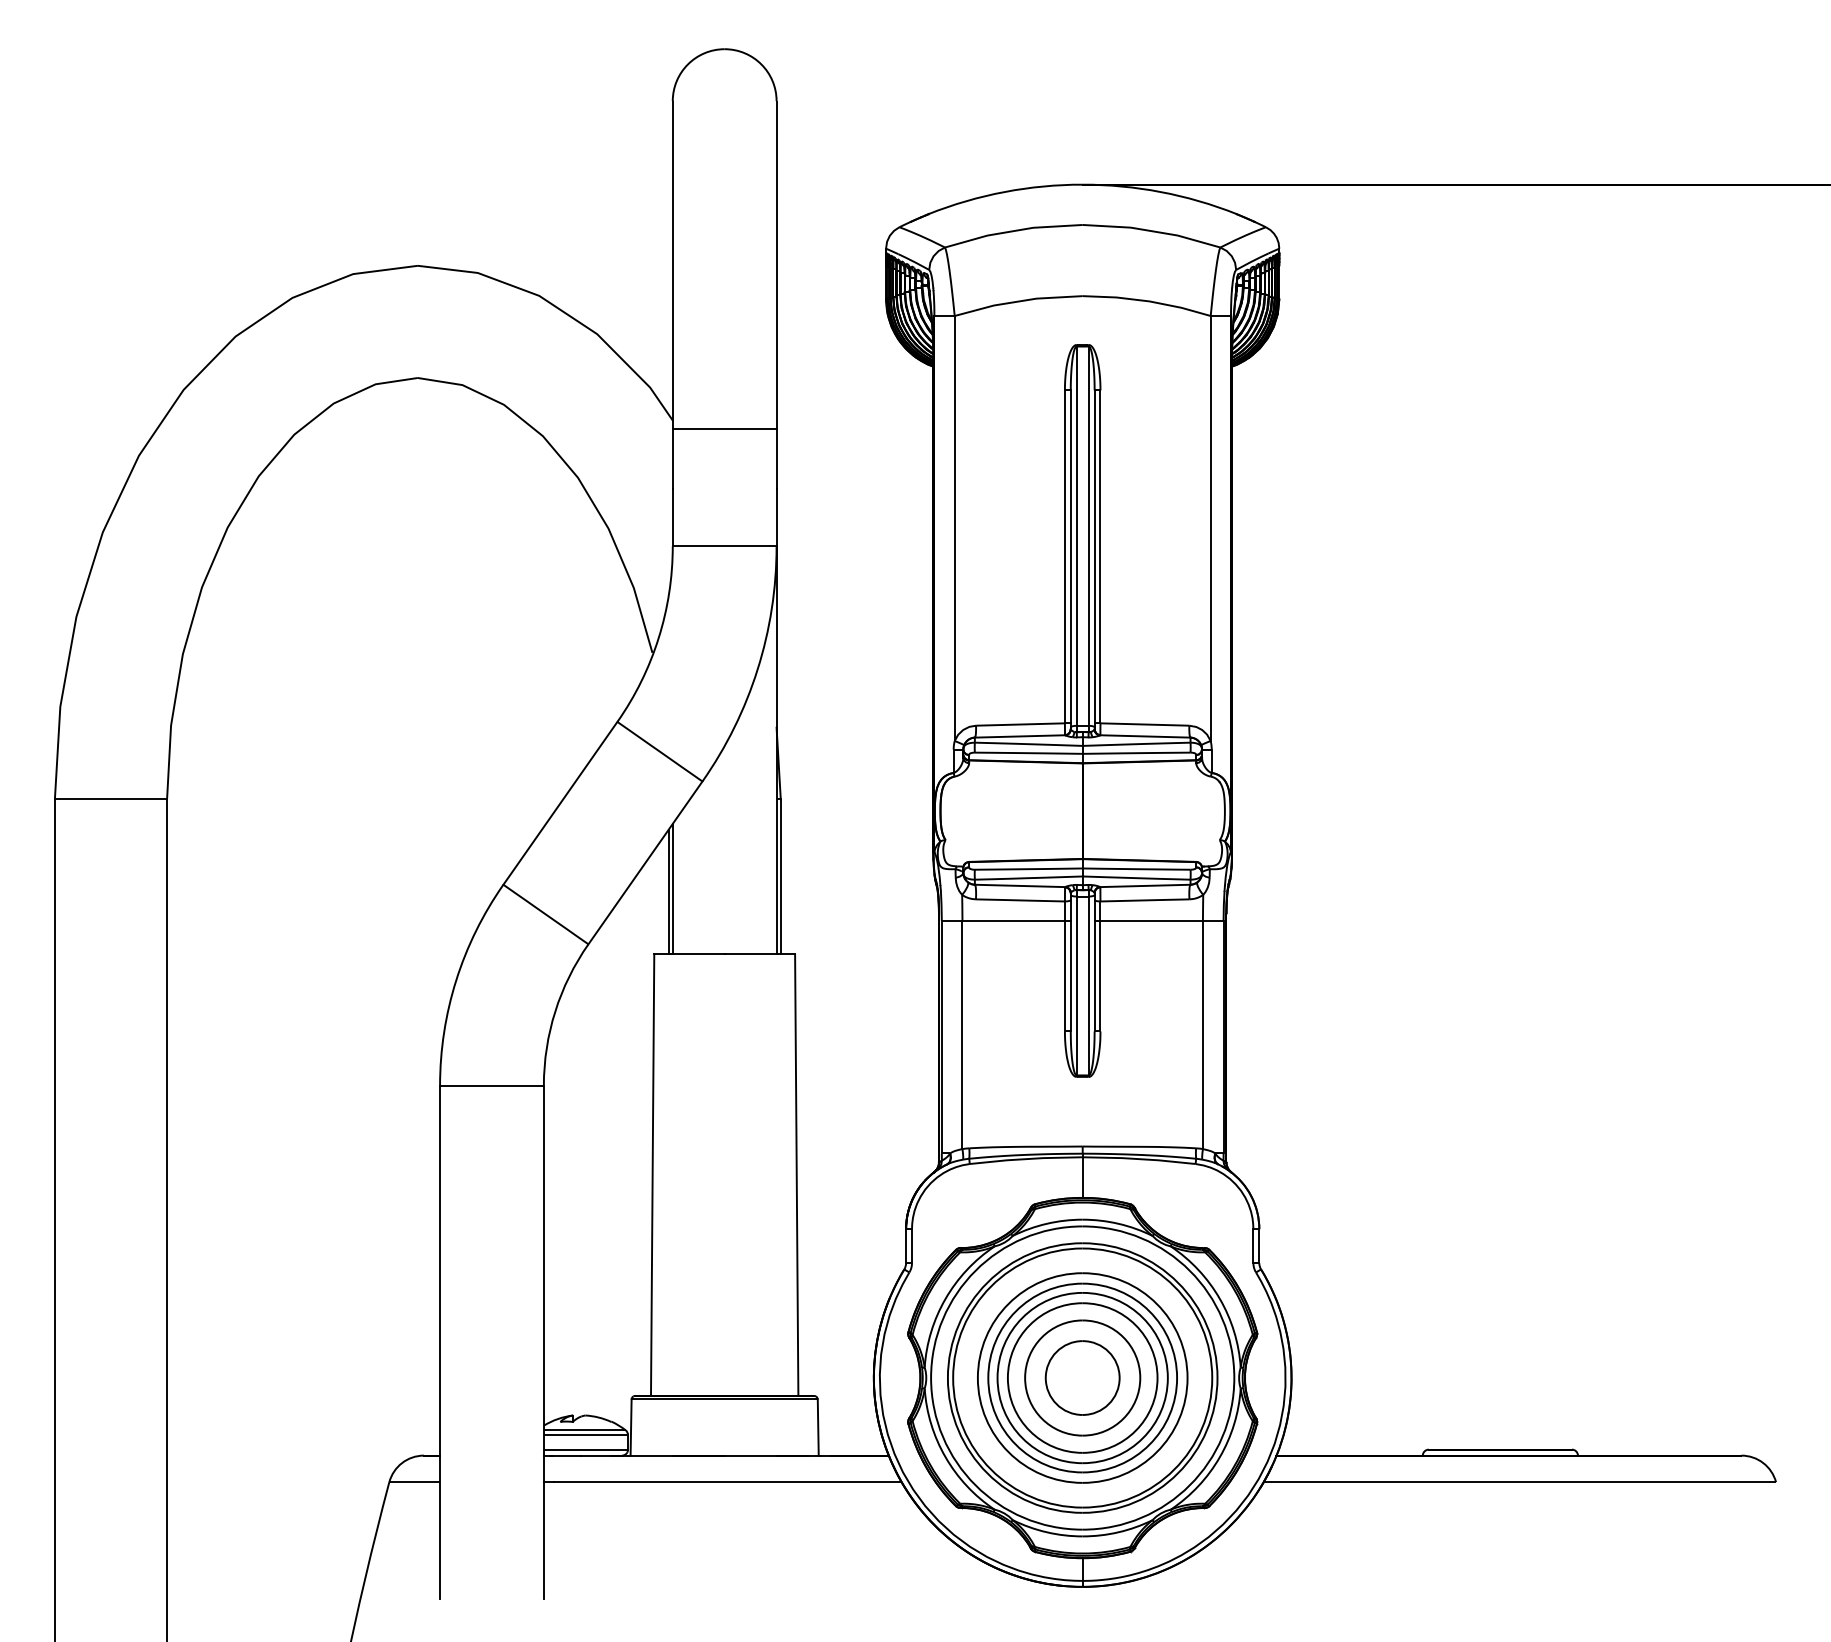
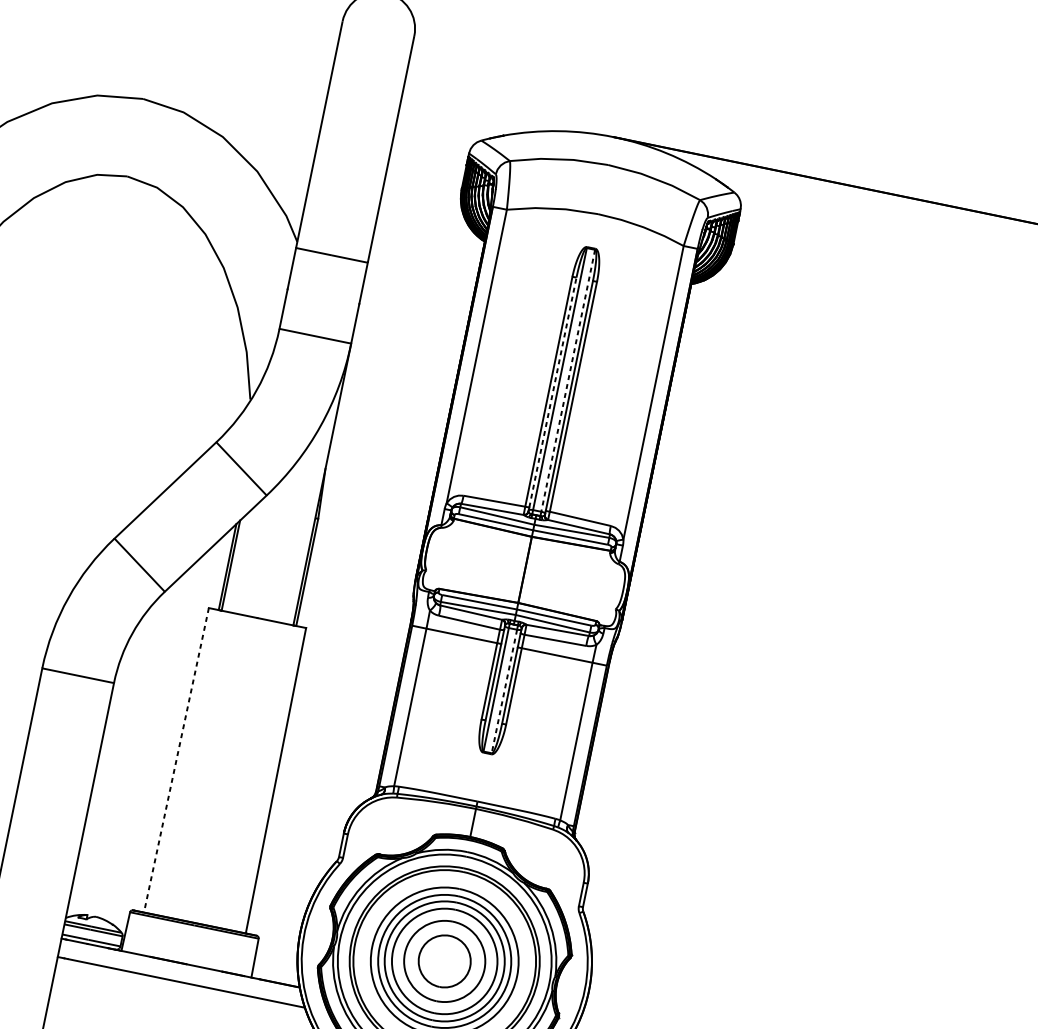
line: (1088, 536) -> (568, 381), solid -> dashed
line: (1070, 556) -> (552, 392), solid -> dashed
line: (1088, 986) -> (504, 691), solid -> dashed
line: (652, 1175) -> (176, 760), solid -> dashed

